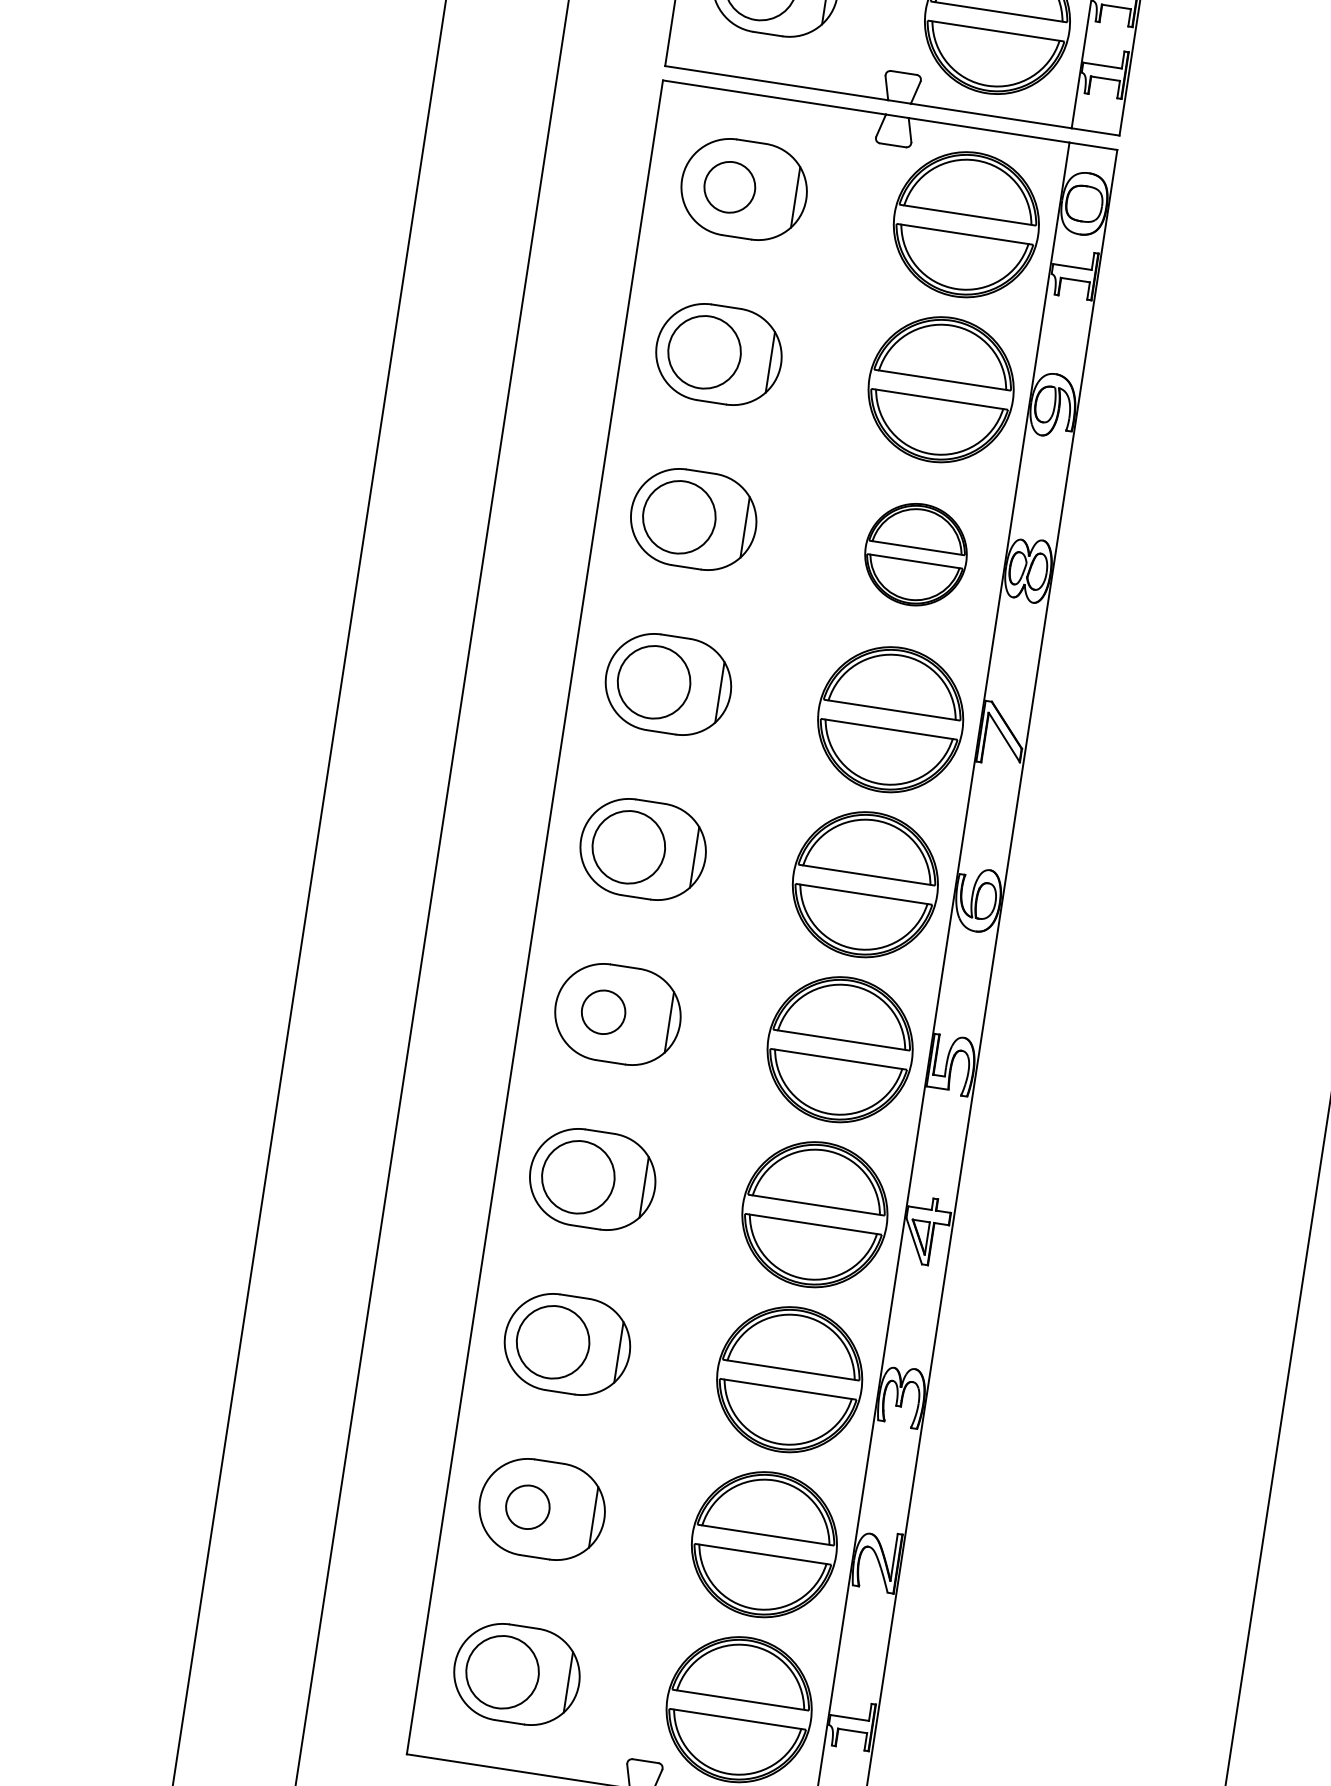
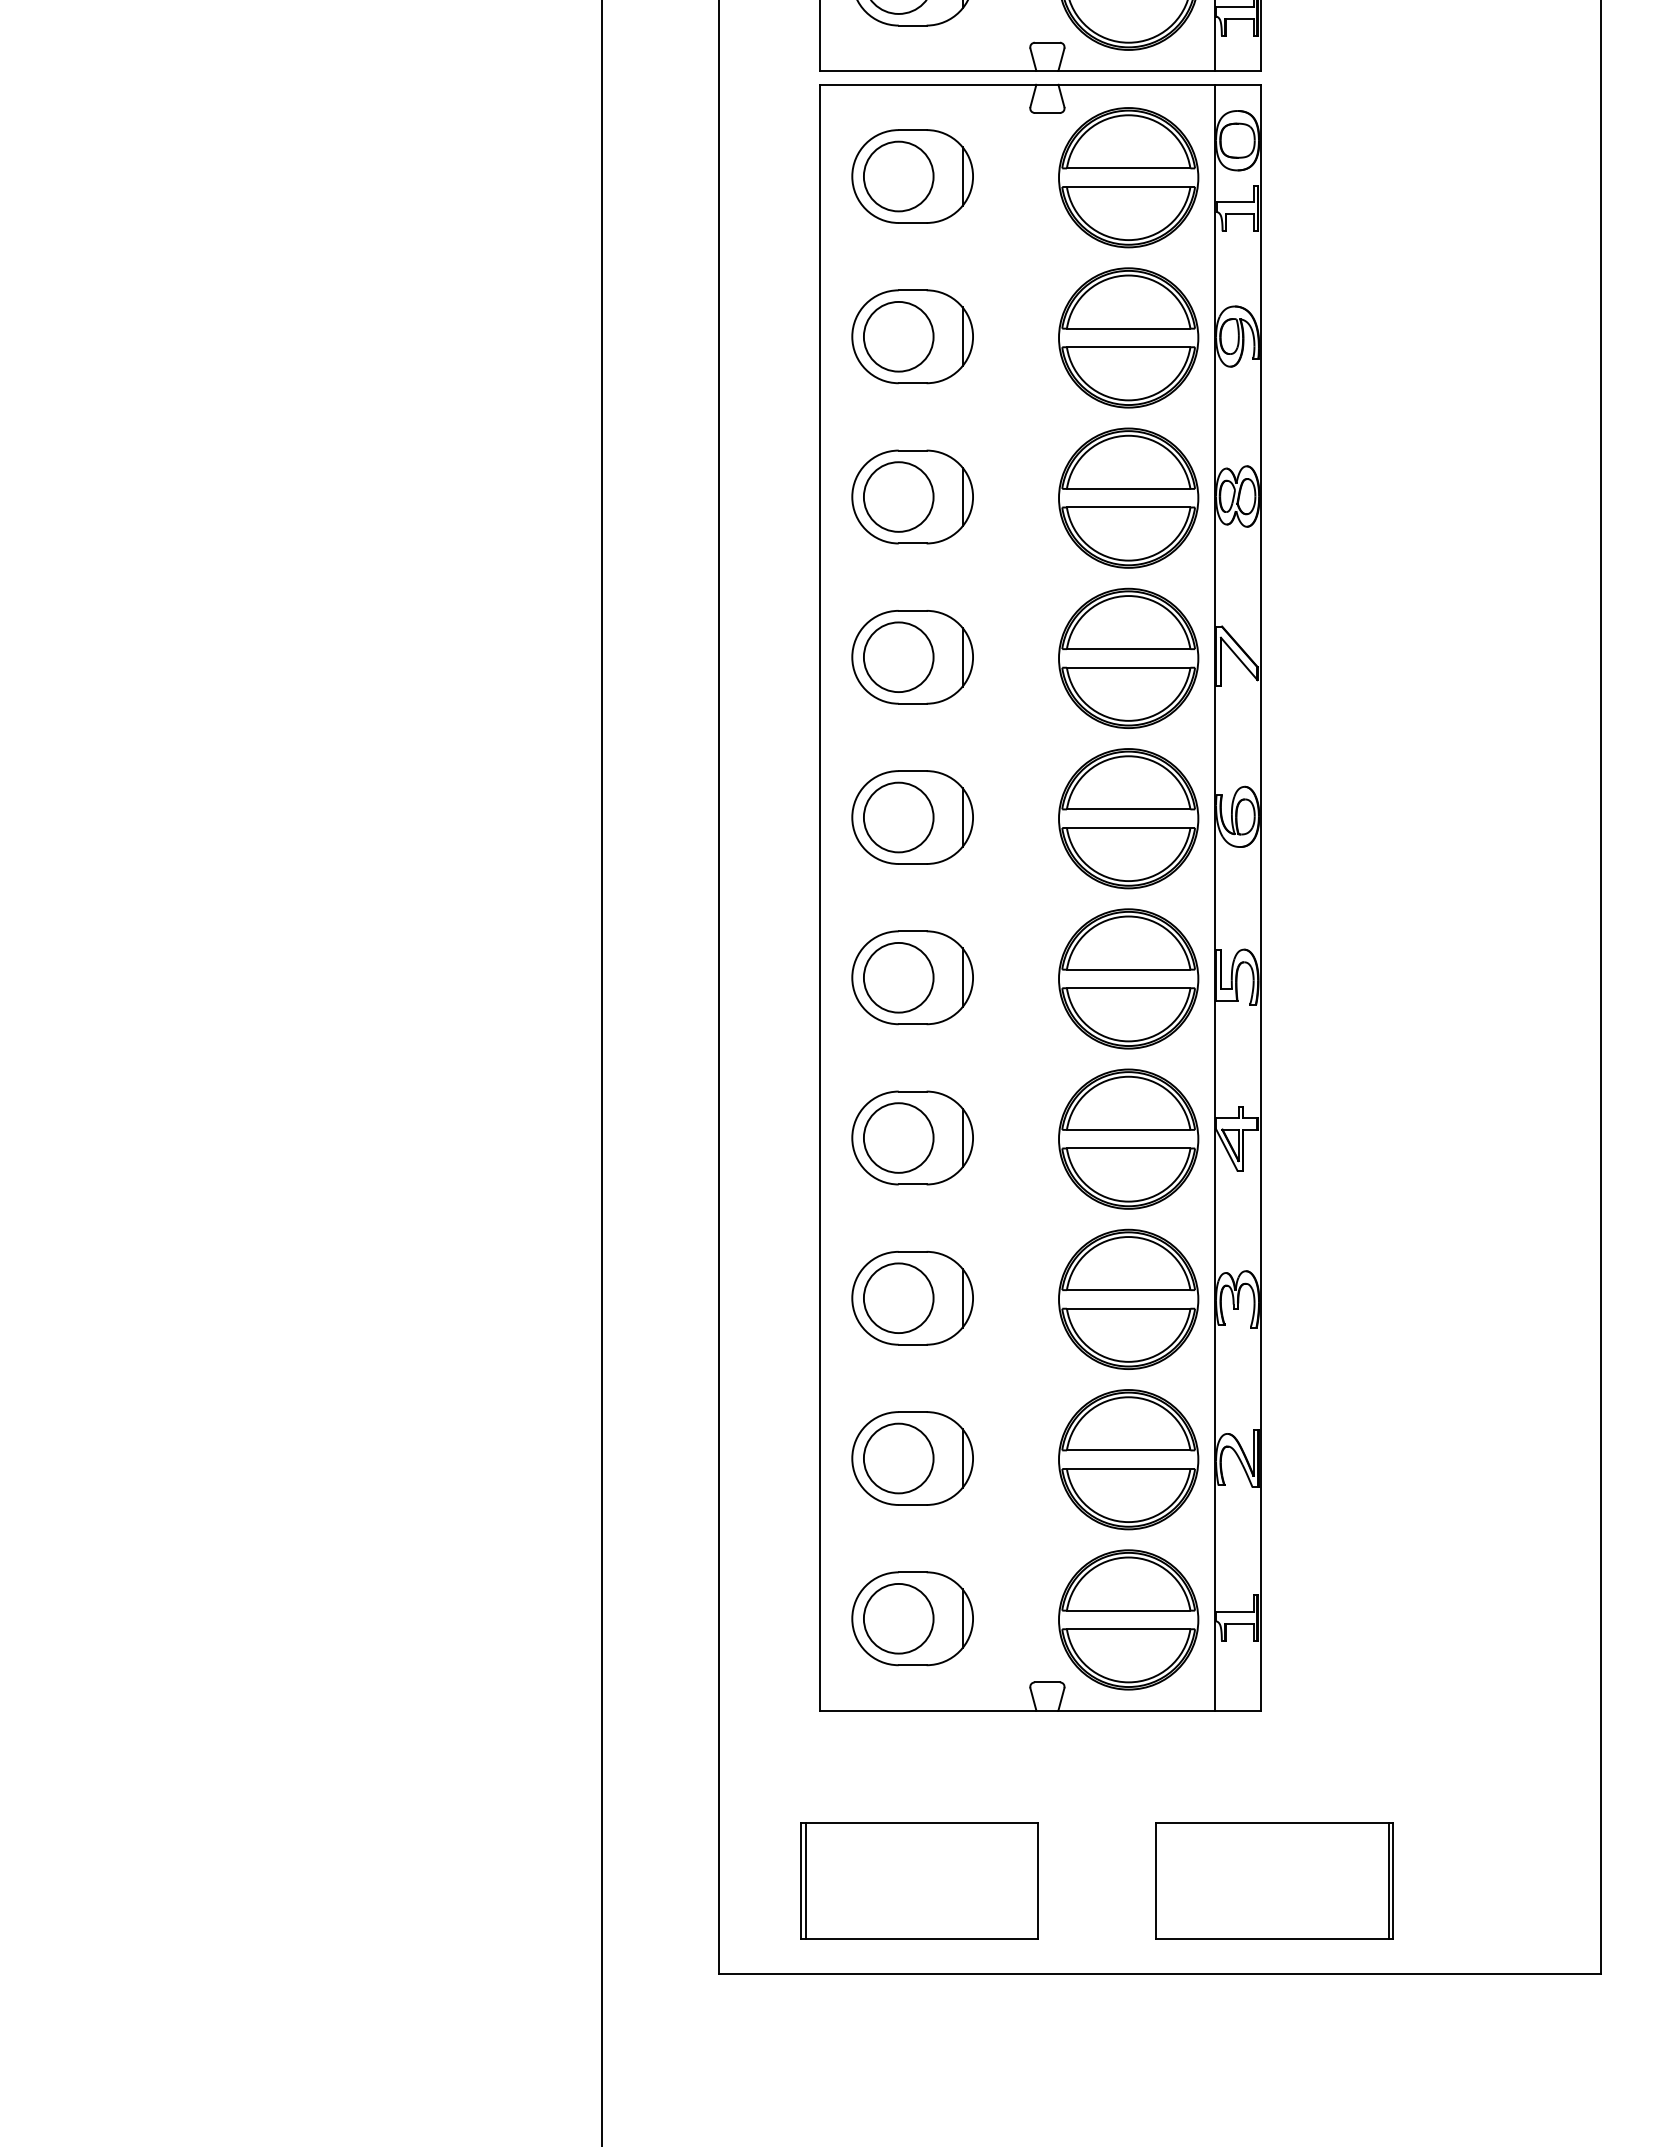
circle: (729, 187) -> (898, 176), size x1.43
part: (915, 553) -> (1128, 497), size x1.43
circle: (603, 1011) -> (898, 977), size x1.67
circle: (527, 1507) -> (898, 1458), size x1.67

